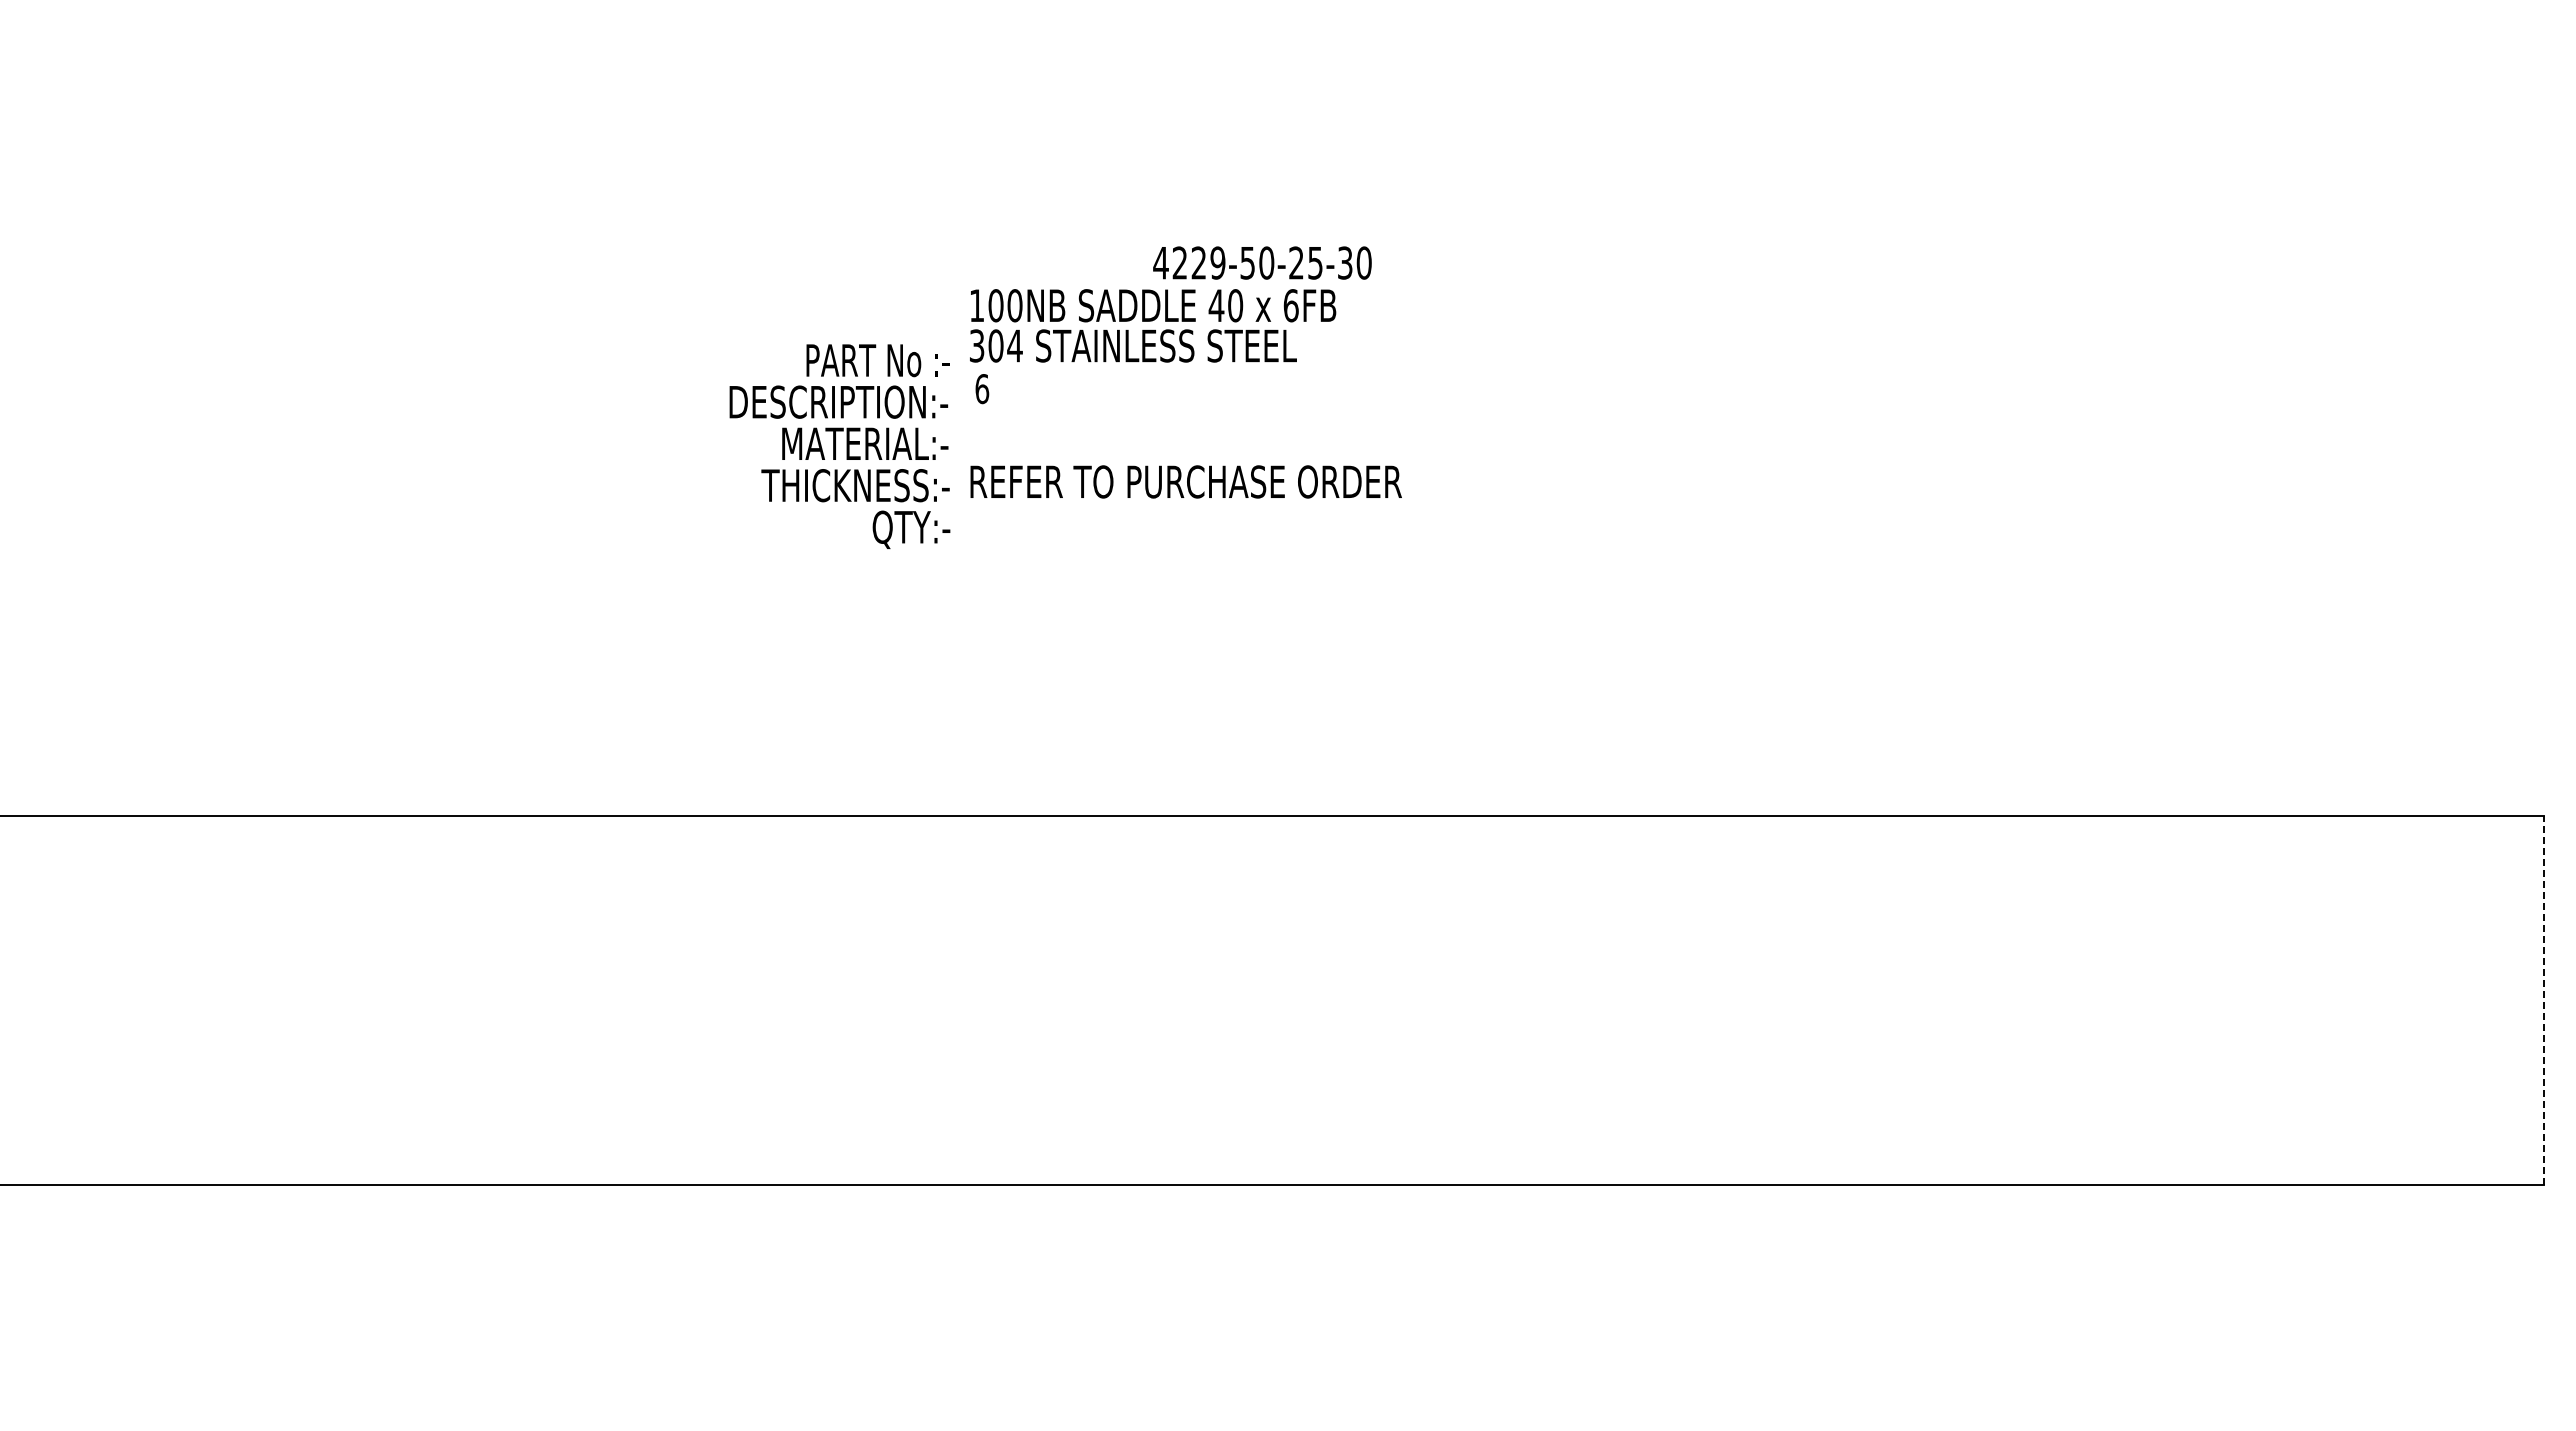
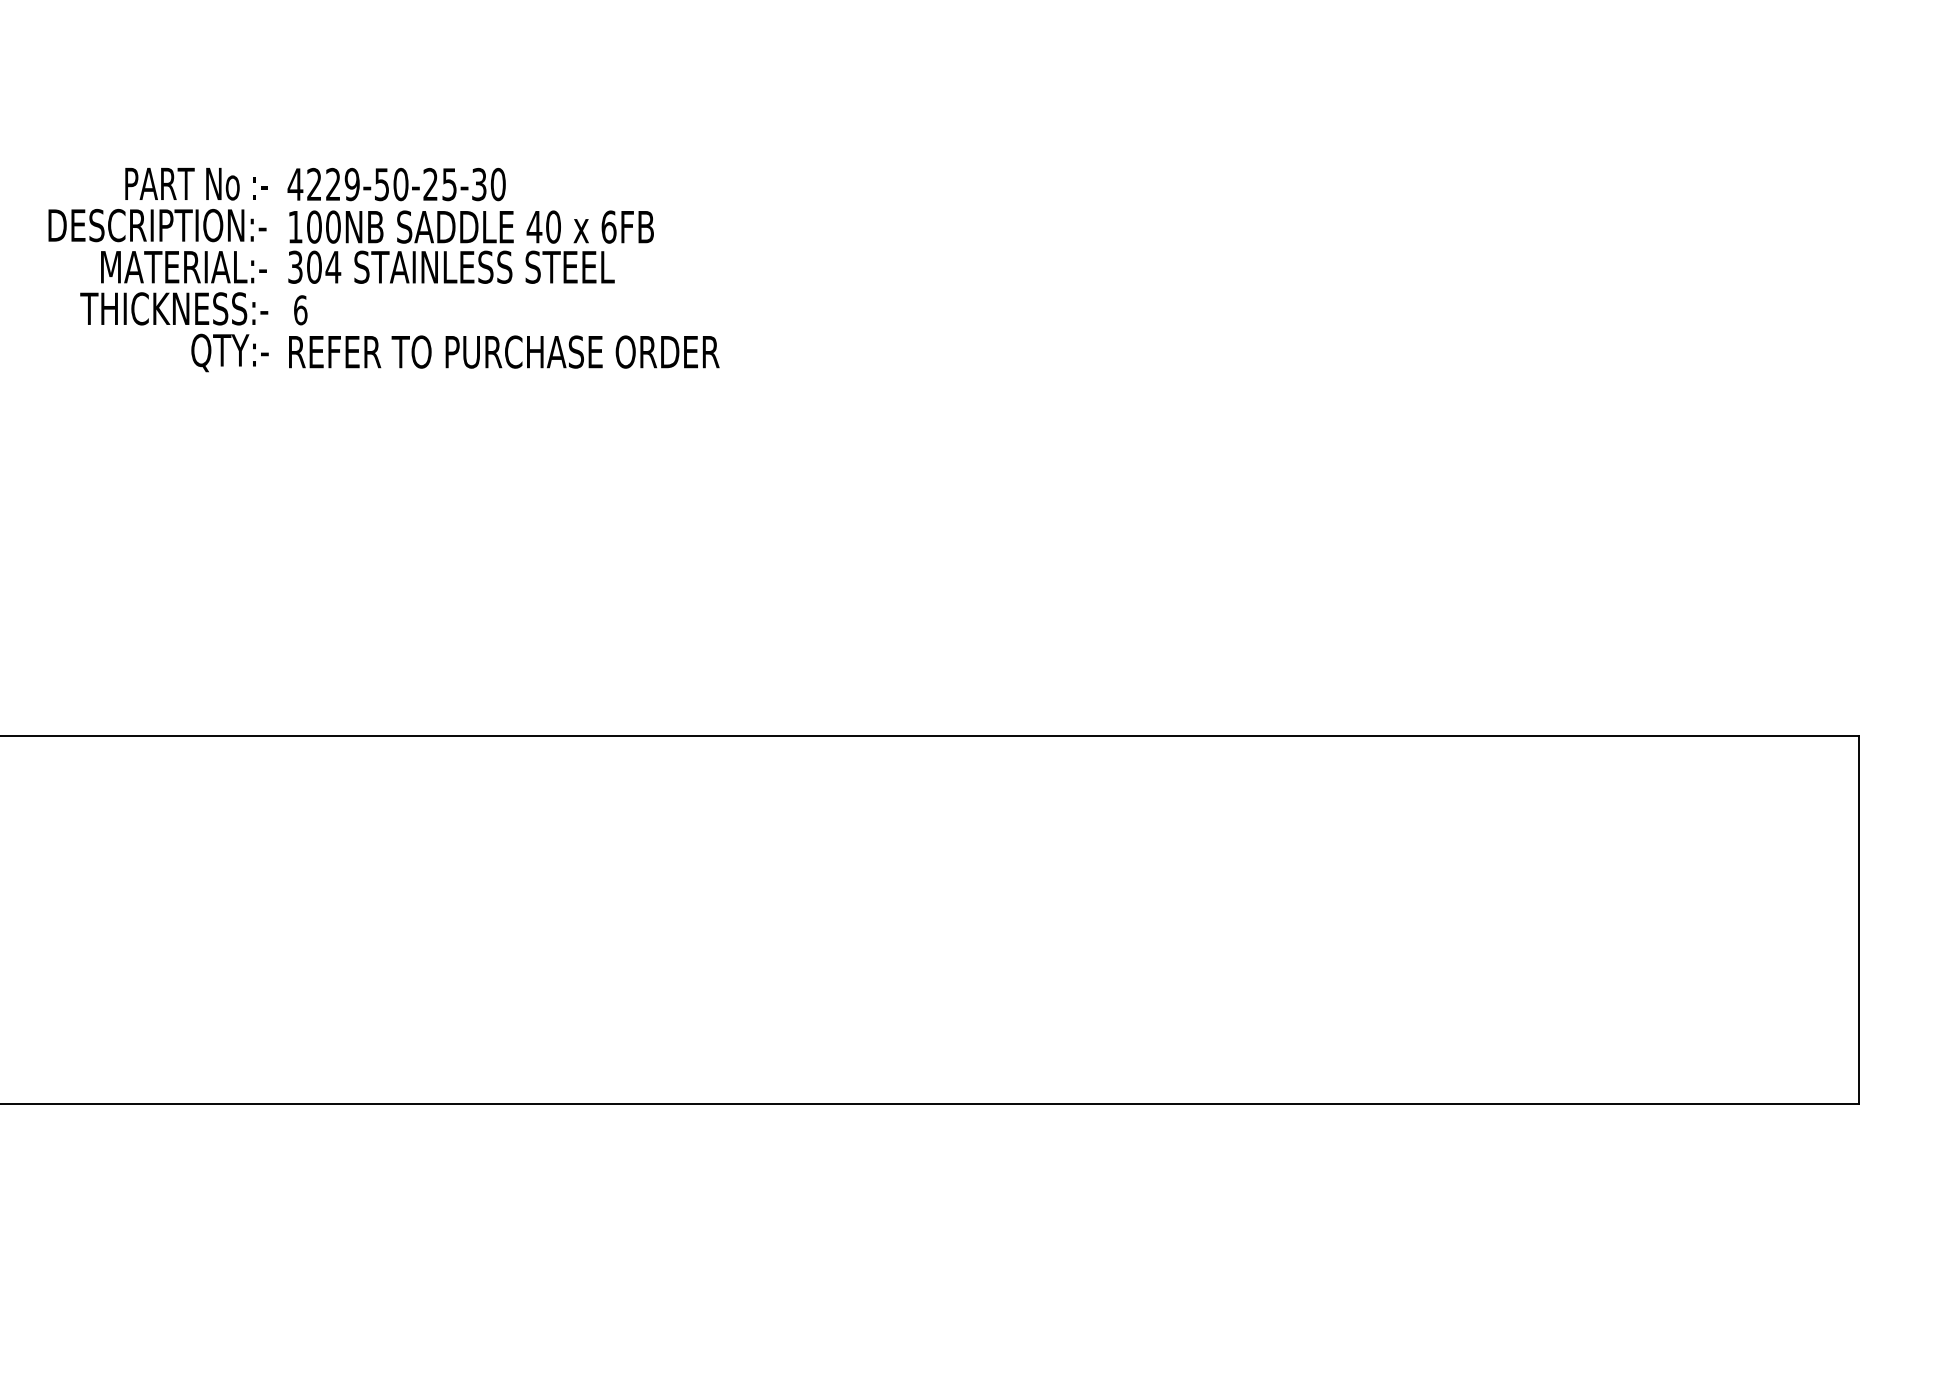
text: (1262, 262) -> (396, 183), moved
text: (839, 446) -> (158, 269), moved
text: (1185, 481) -> (503, 351), moved
line: (2543, 999) -> (1858, 919), dashed -> solid

